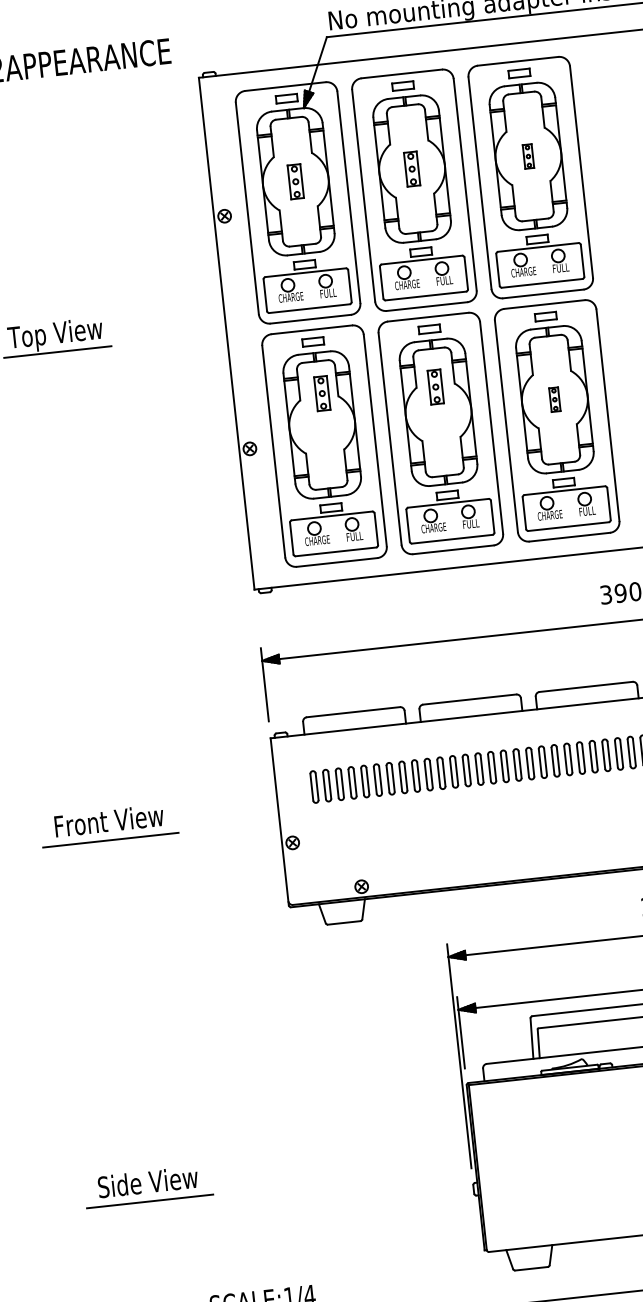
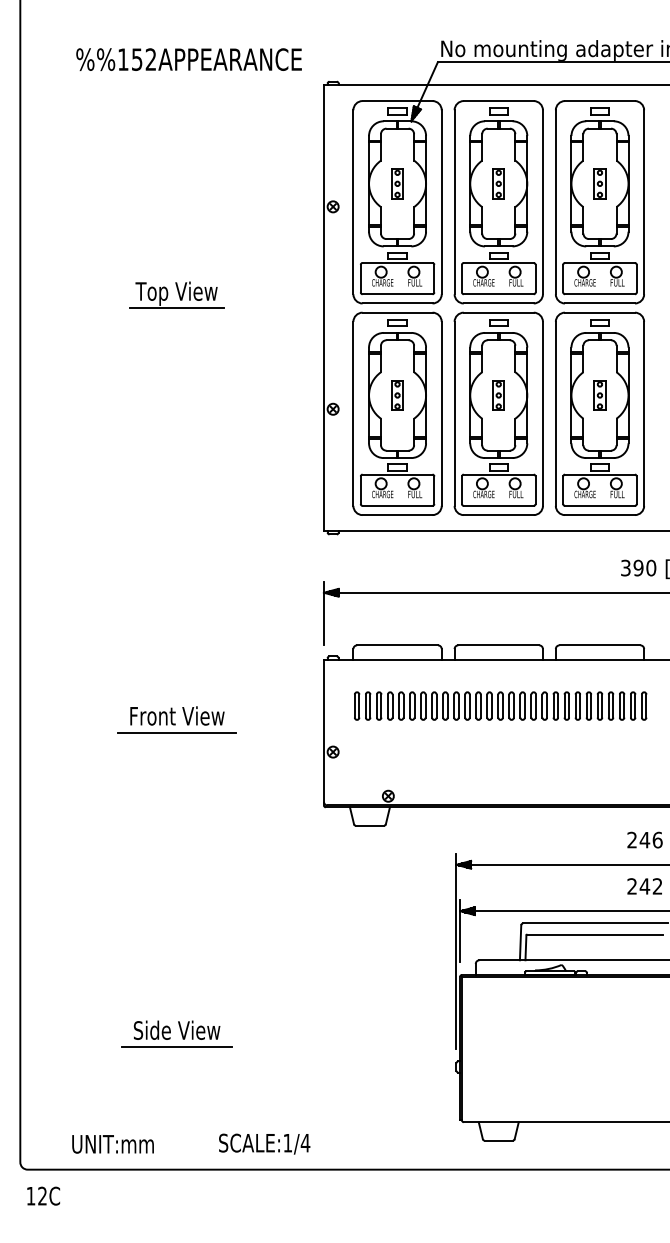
part: (527, 156) -> (599, 183), size x1.43
part: (435, 387) -> (498, 395), moved
part: (322, 393) -> (397, 395), moved
part: (554, 399) -> (599, 395), size x1.43

